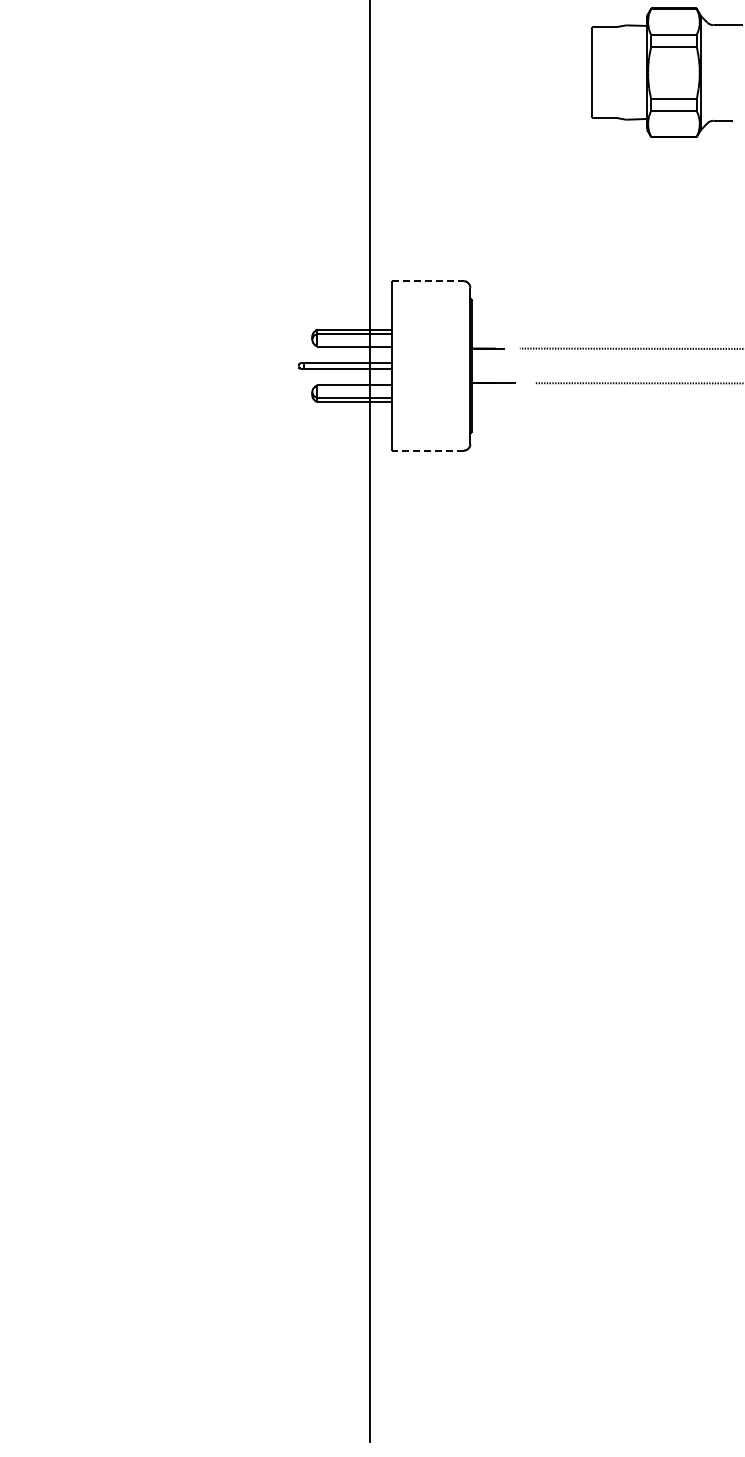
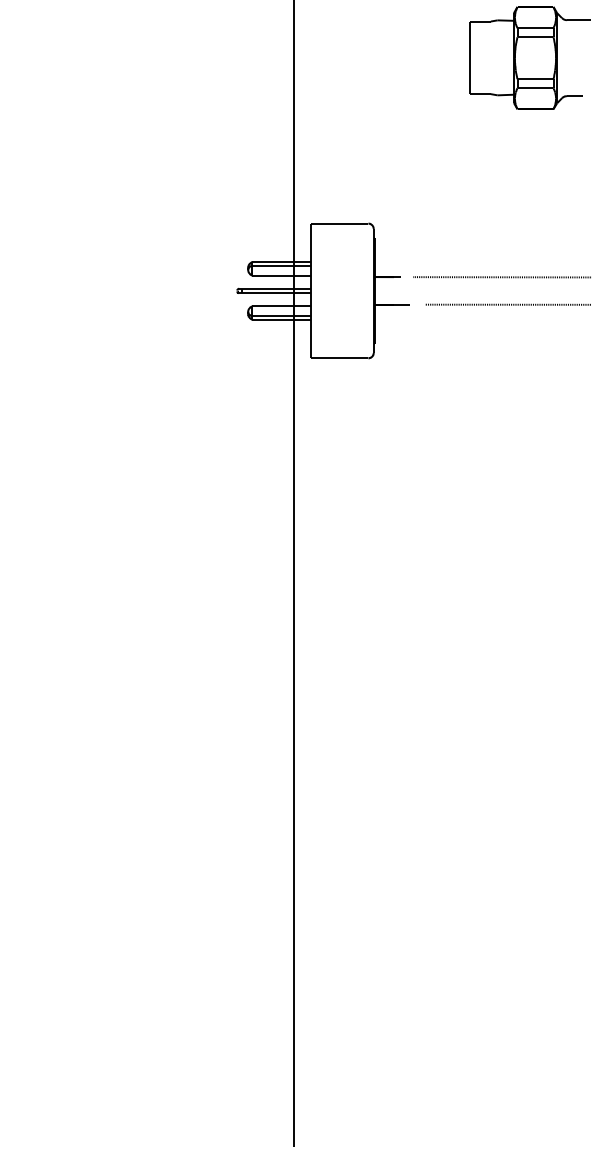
line: (427, 281) -> (339, 223), dashed -> solid
line: (427, 450) -> (339, 358), dashed -> solid

